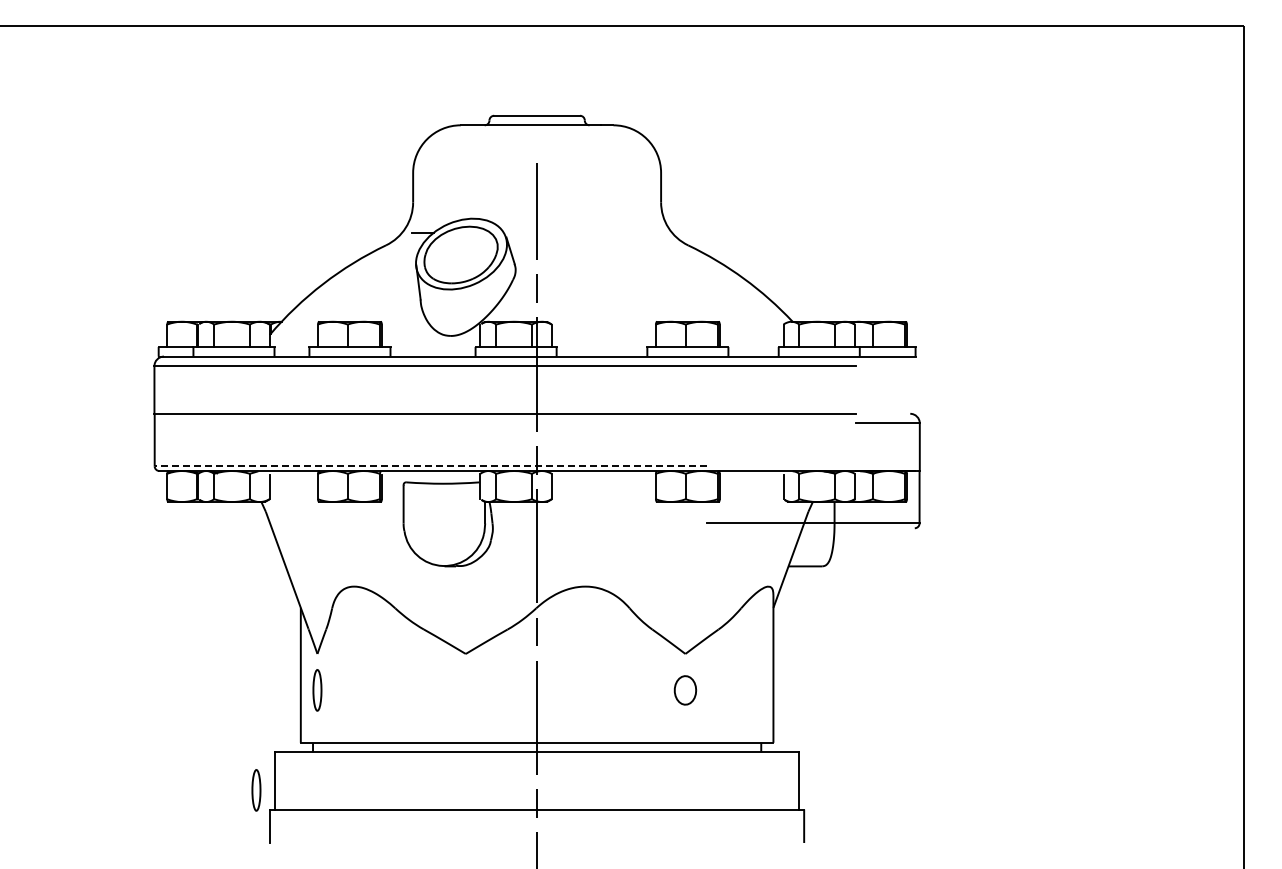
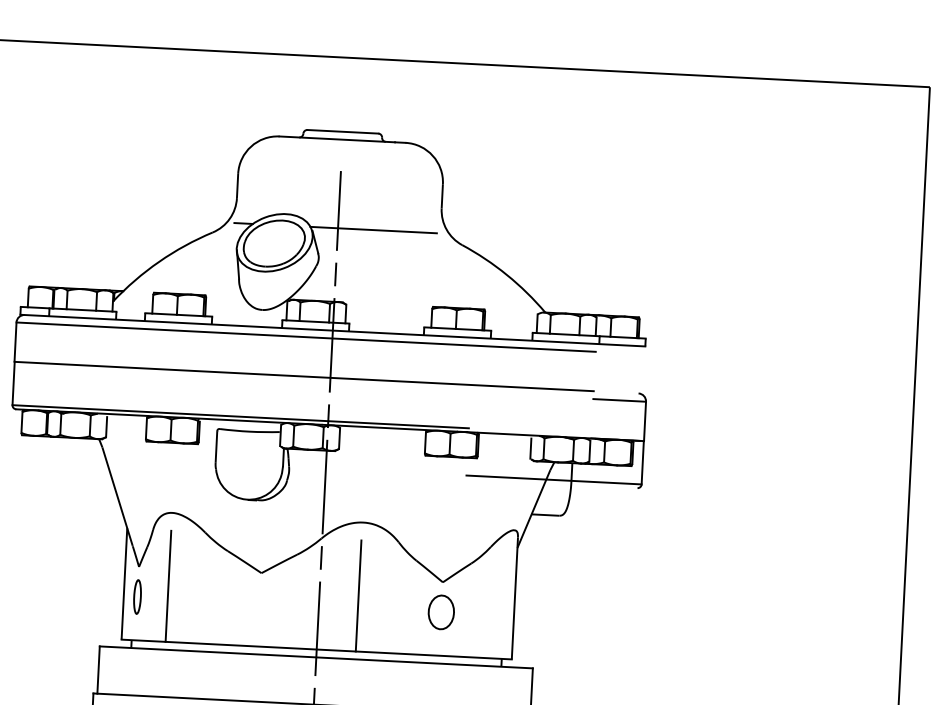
line: (579, 232) -> (373, 229), added
line: (430, 466) -> (240, 416), dashed -> solid
line: (354, 675) -> (168, 586), added
line: (584, 675) -> (358, 595), added
part: (685, 690) -> (441, 612), size x1.43
part: (256, 790) -> (83, 677), removed

